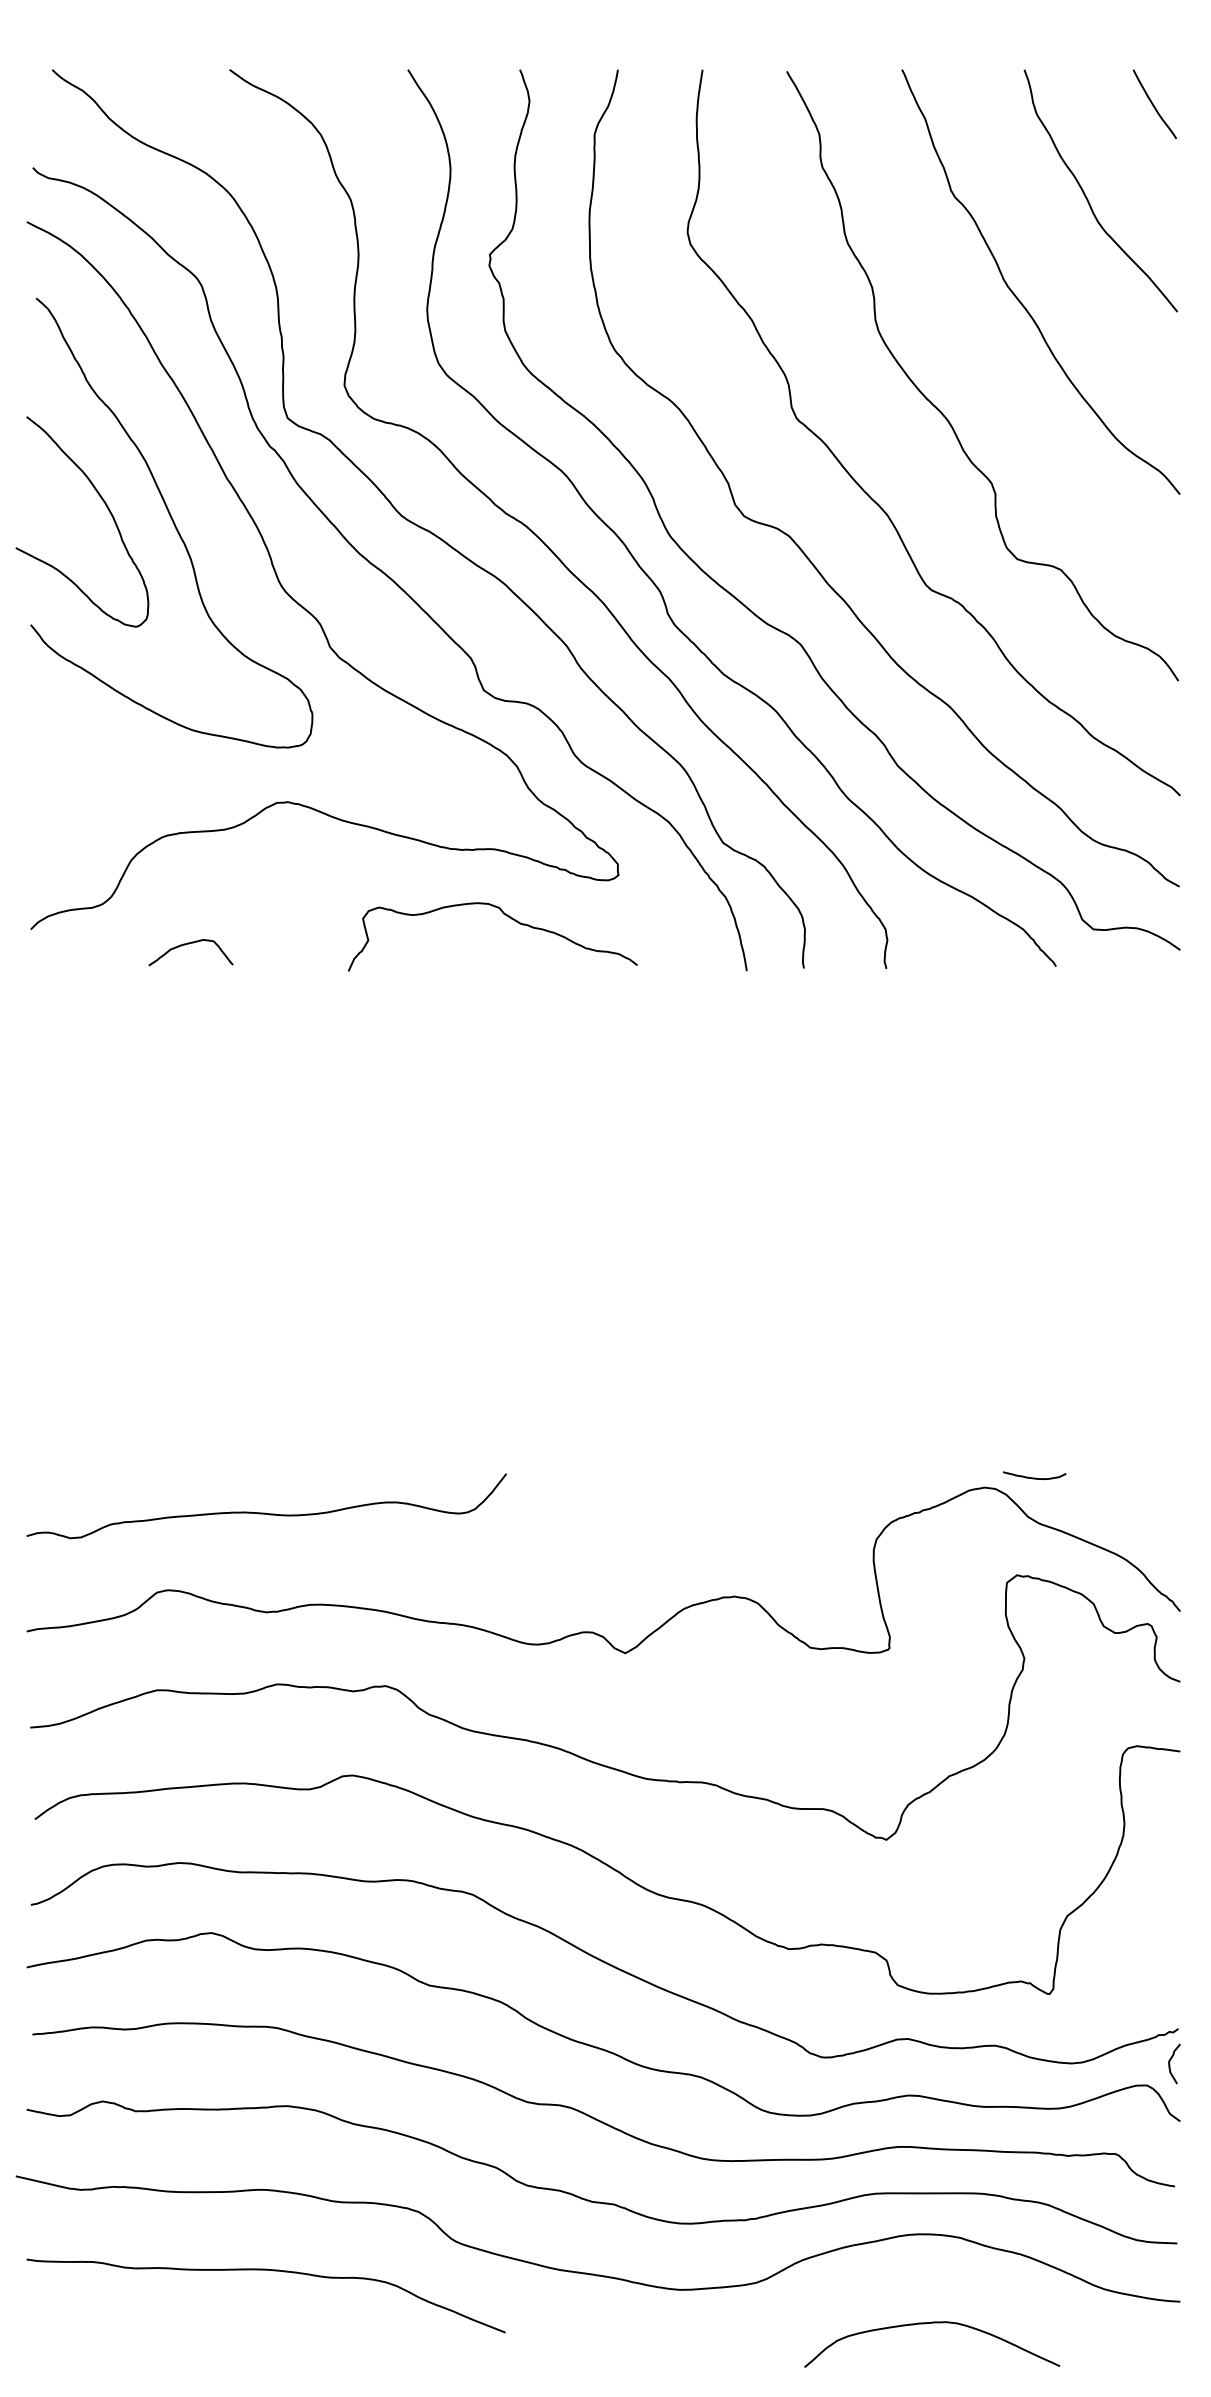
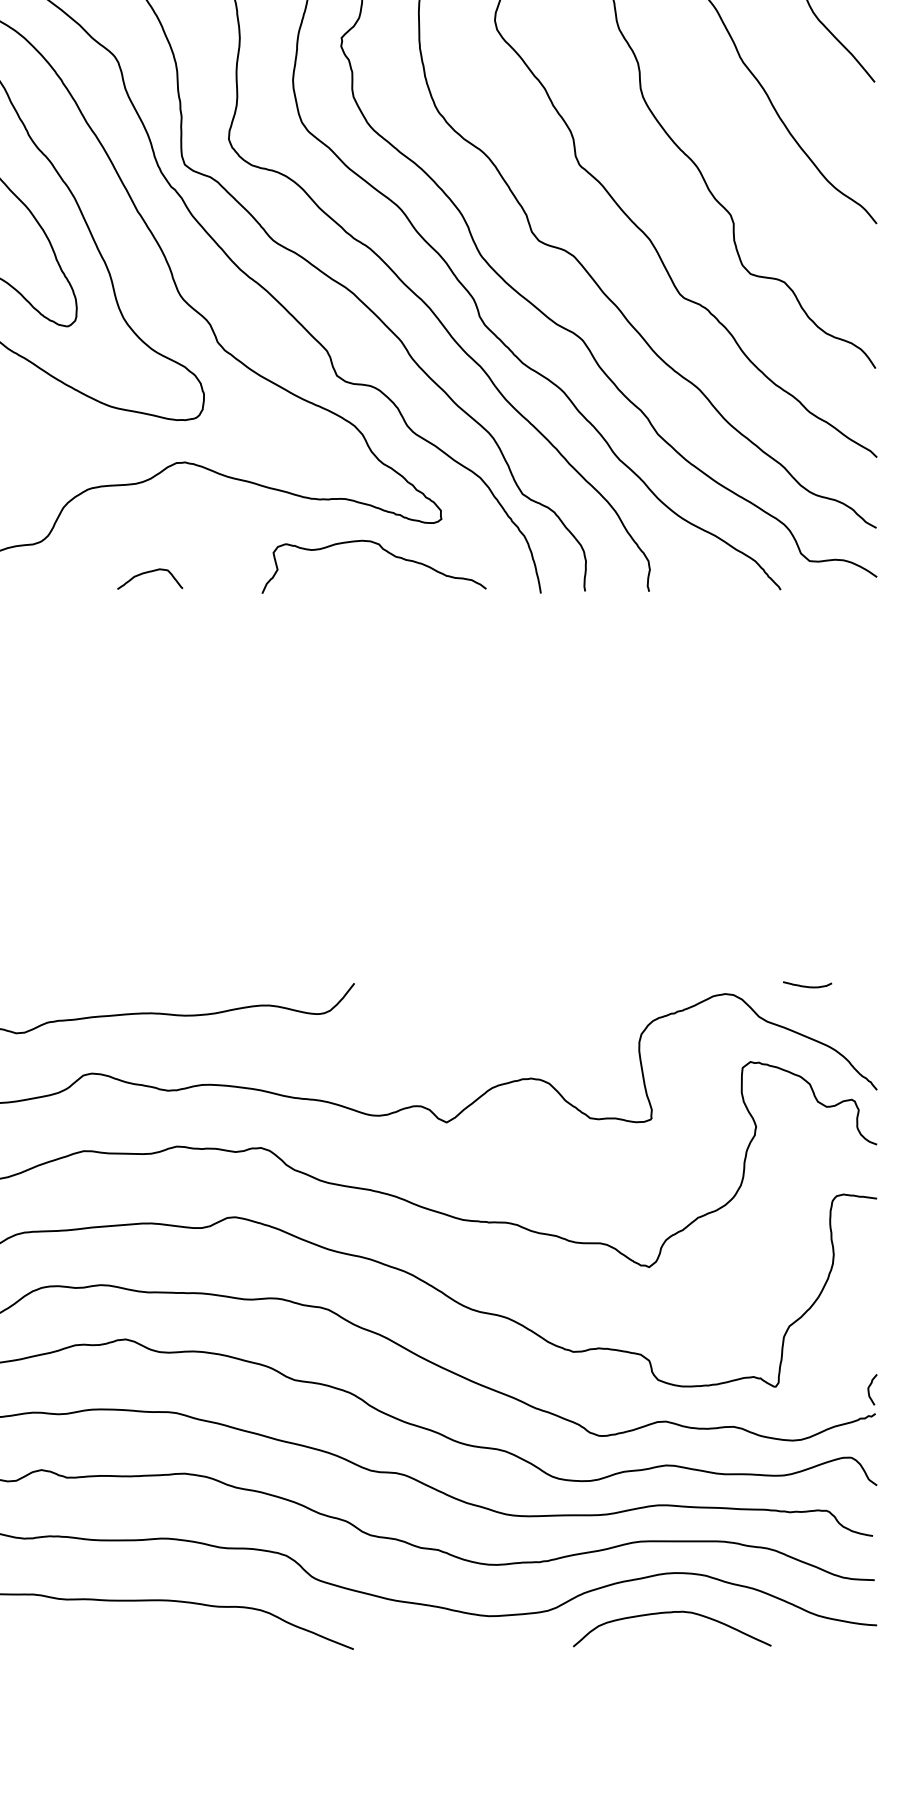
curve: (506, 916) -> (384, 551), moved
curve: (189, 944) -> (149, 572), moved
curve: (1034, 1477) -> (807, 986), moved
curve: (1170, 2064) -> (869, 1390), moved
curve: (932, 2323) -> (672, 1612), moved

